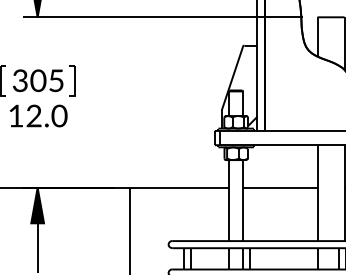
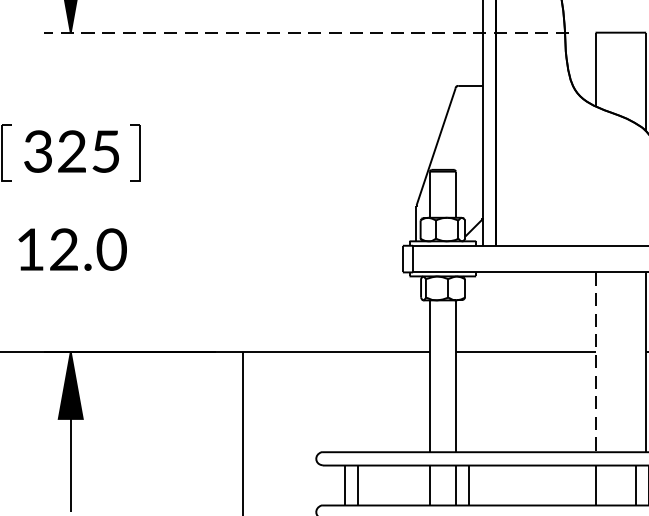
line: (163, 17) -> (306, 33), solid -> dashed
text: (38, 81) -> (72, 153), 305 -> 325
text: (38, 115) -> (72, 248), moved
line: (317, 193) -> (595, 362), solid -> dashed

